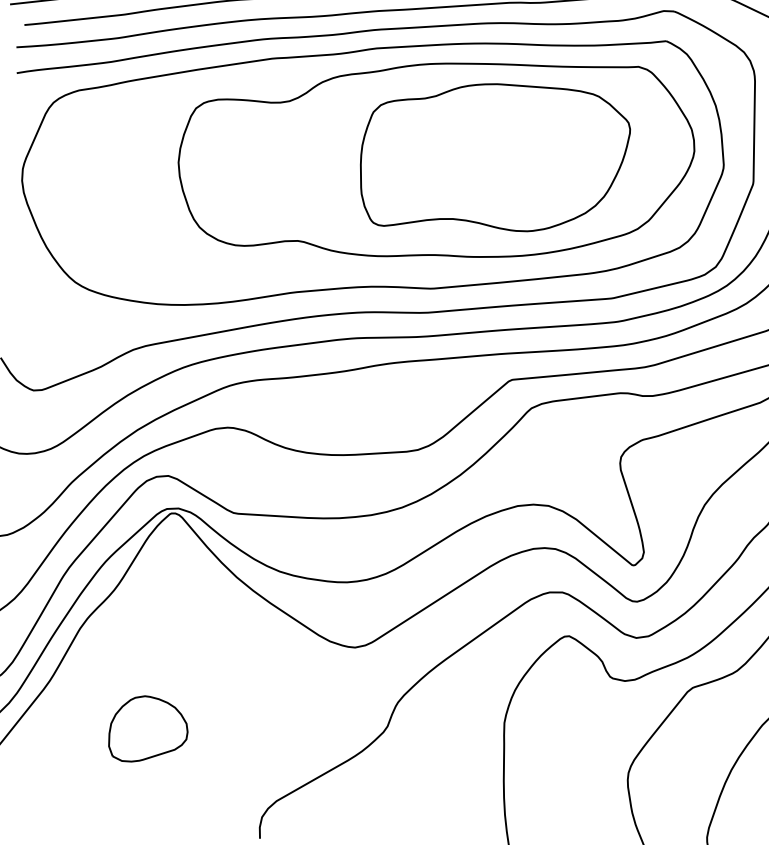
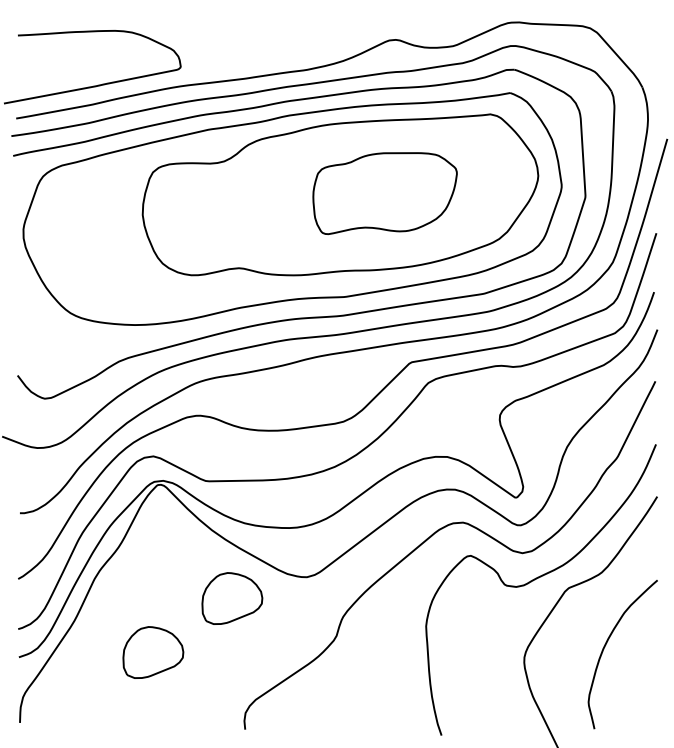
part: (493, 158) -> (384, 193), size x0.7
part: (256, 667) -> (232, 598), added

